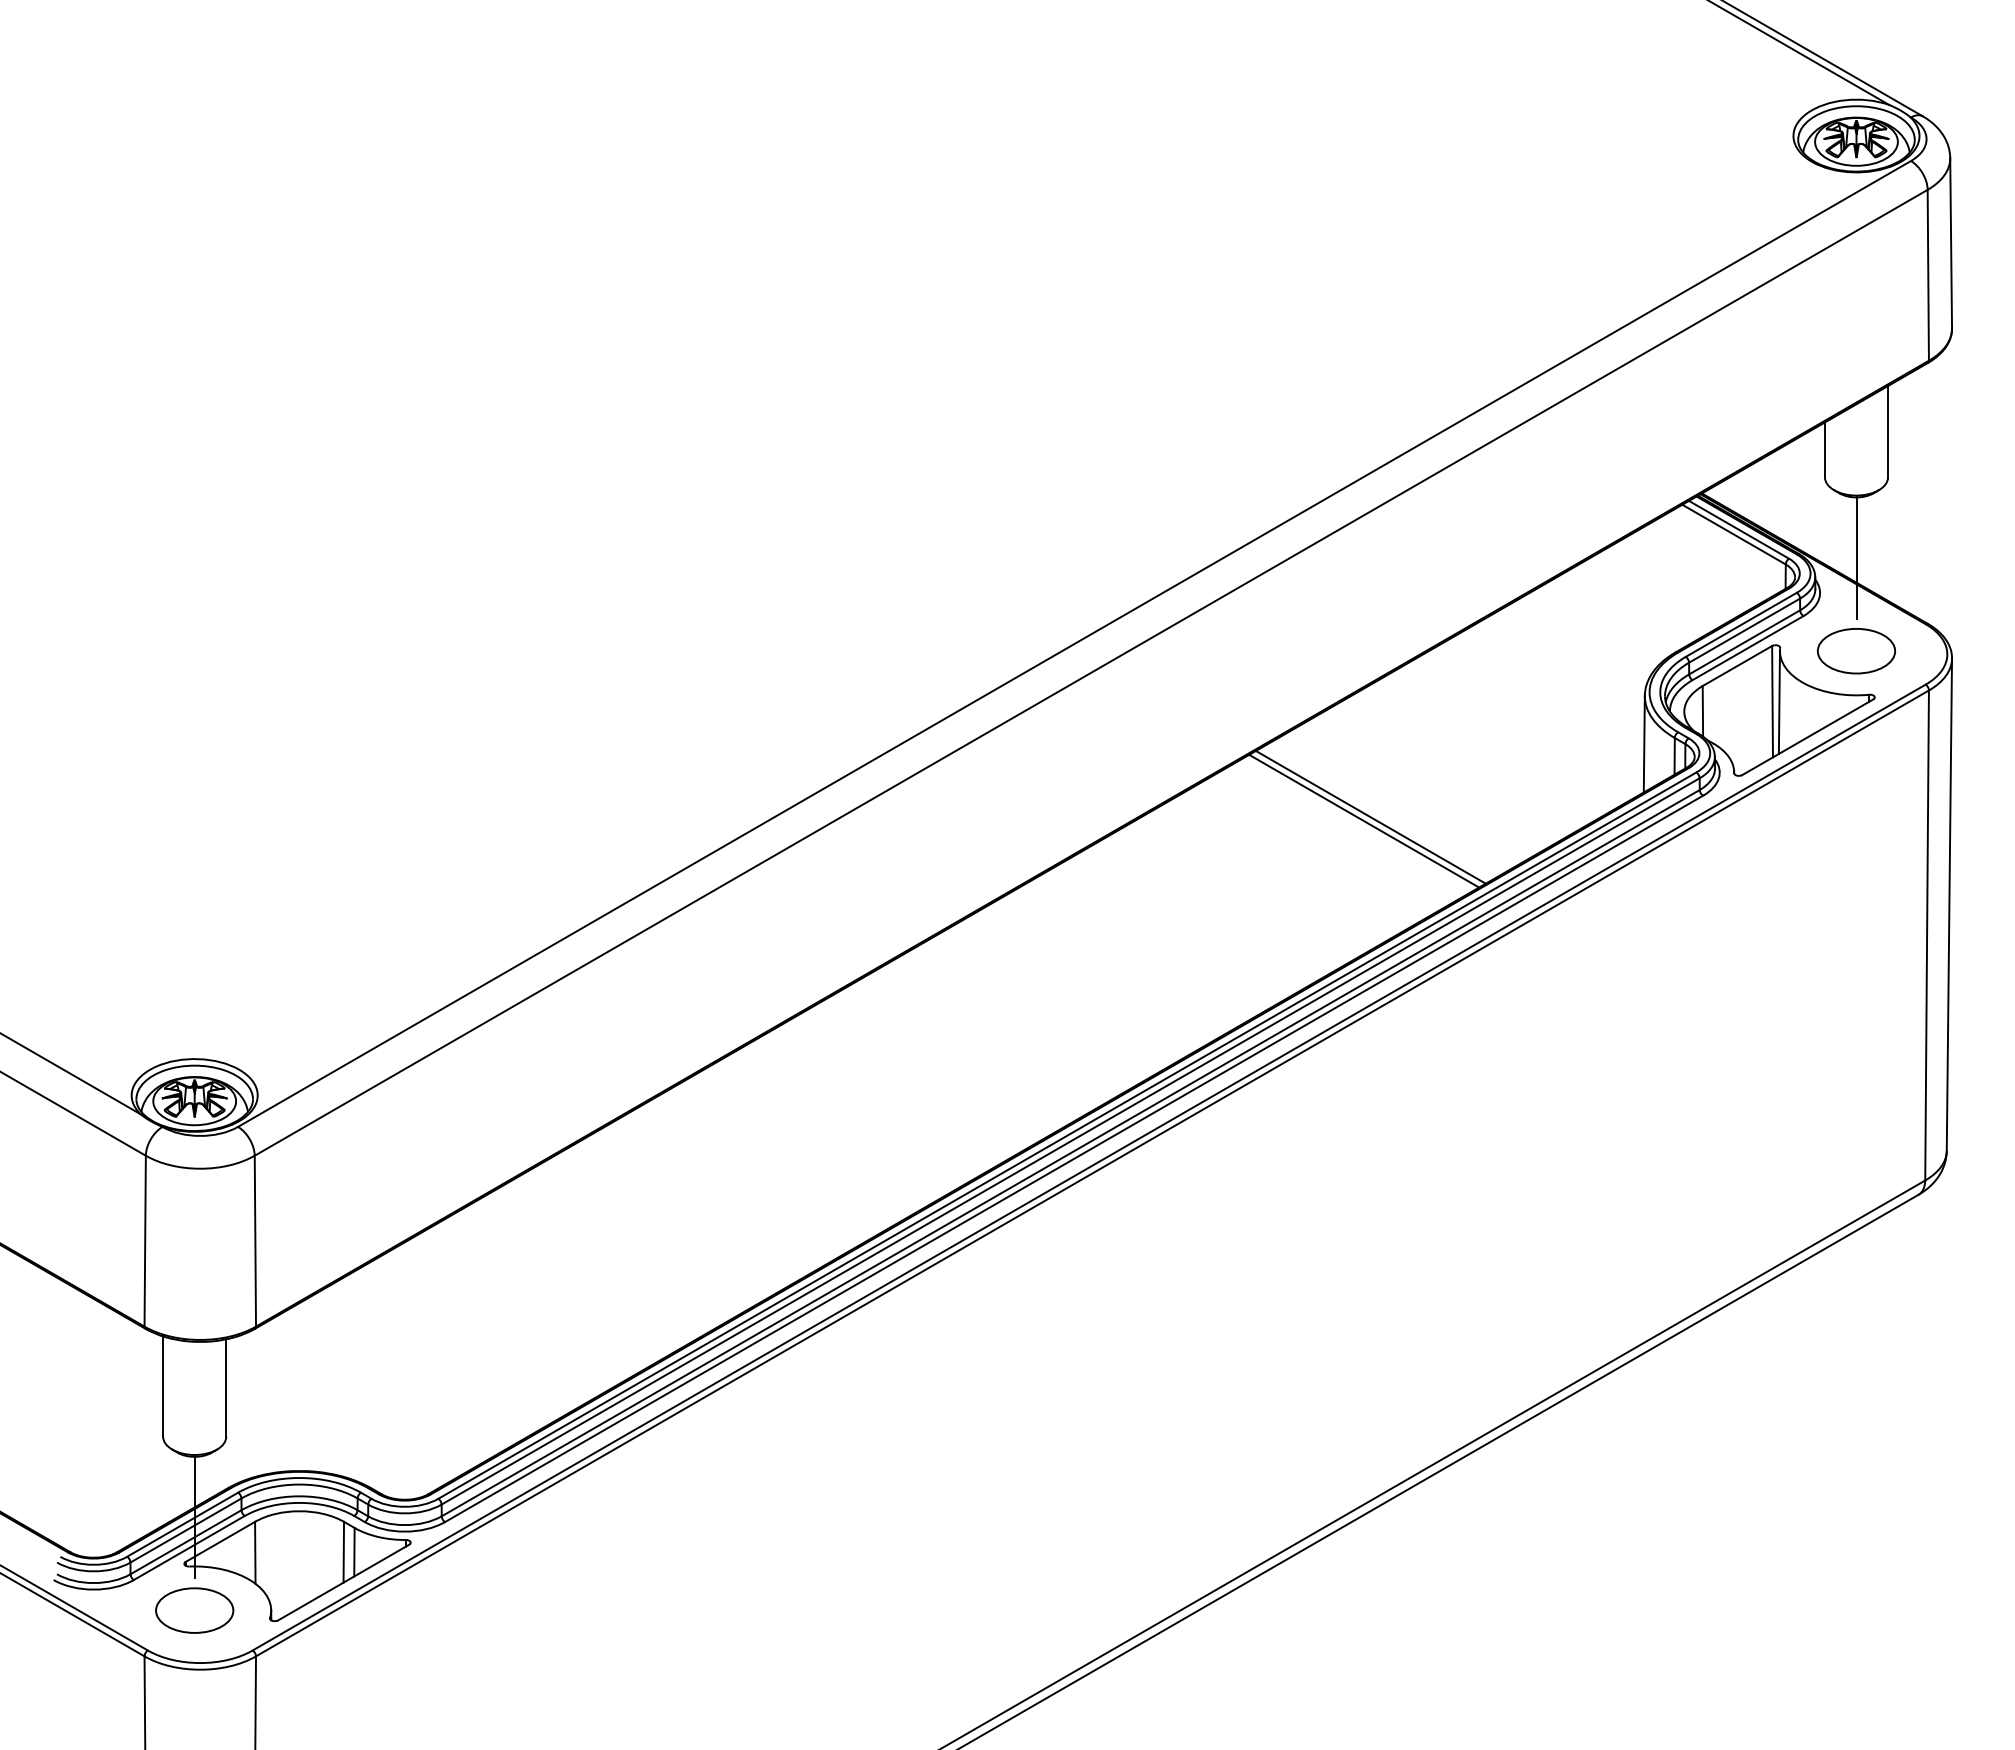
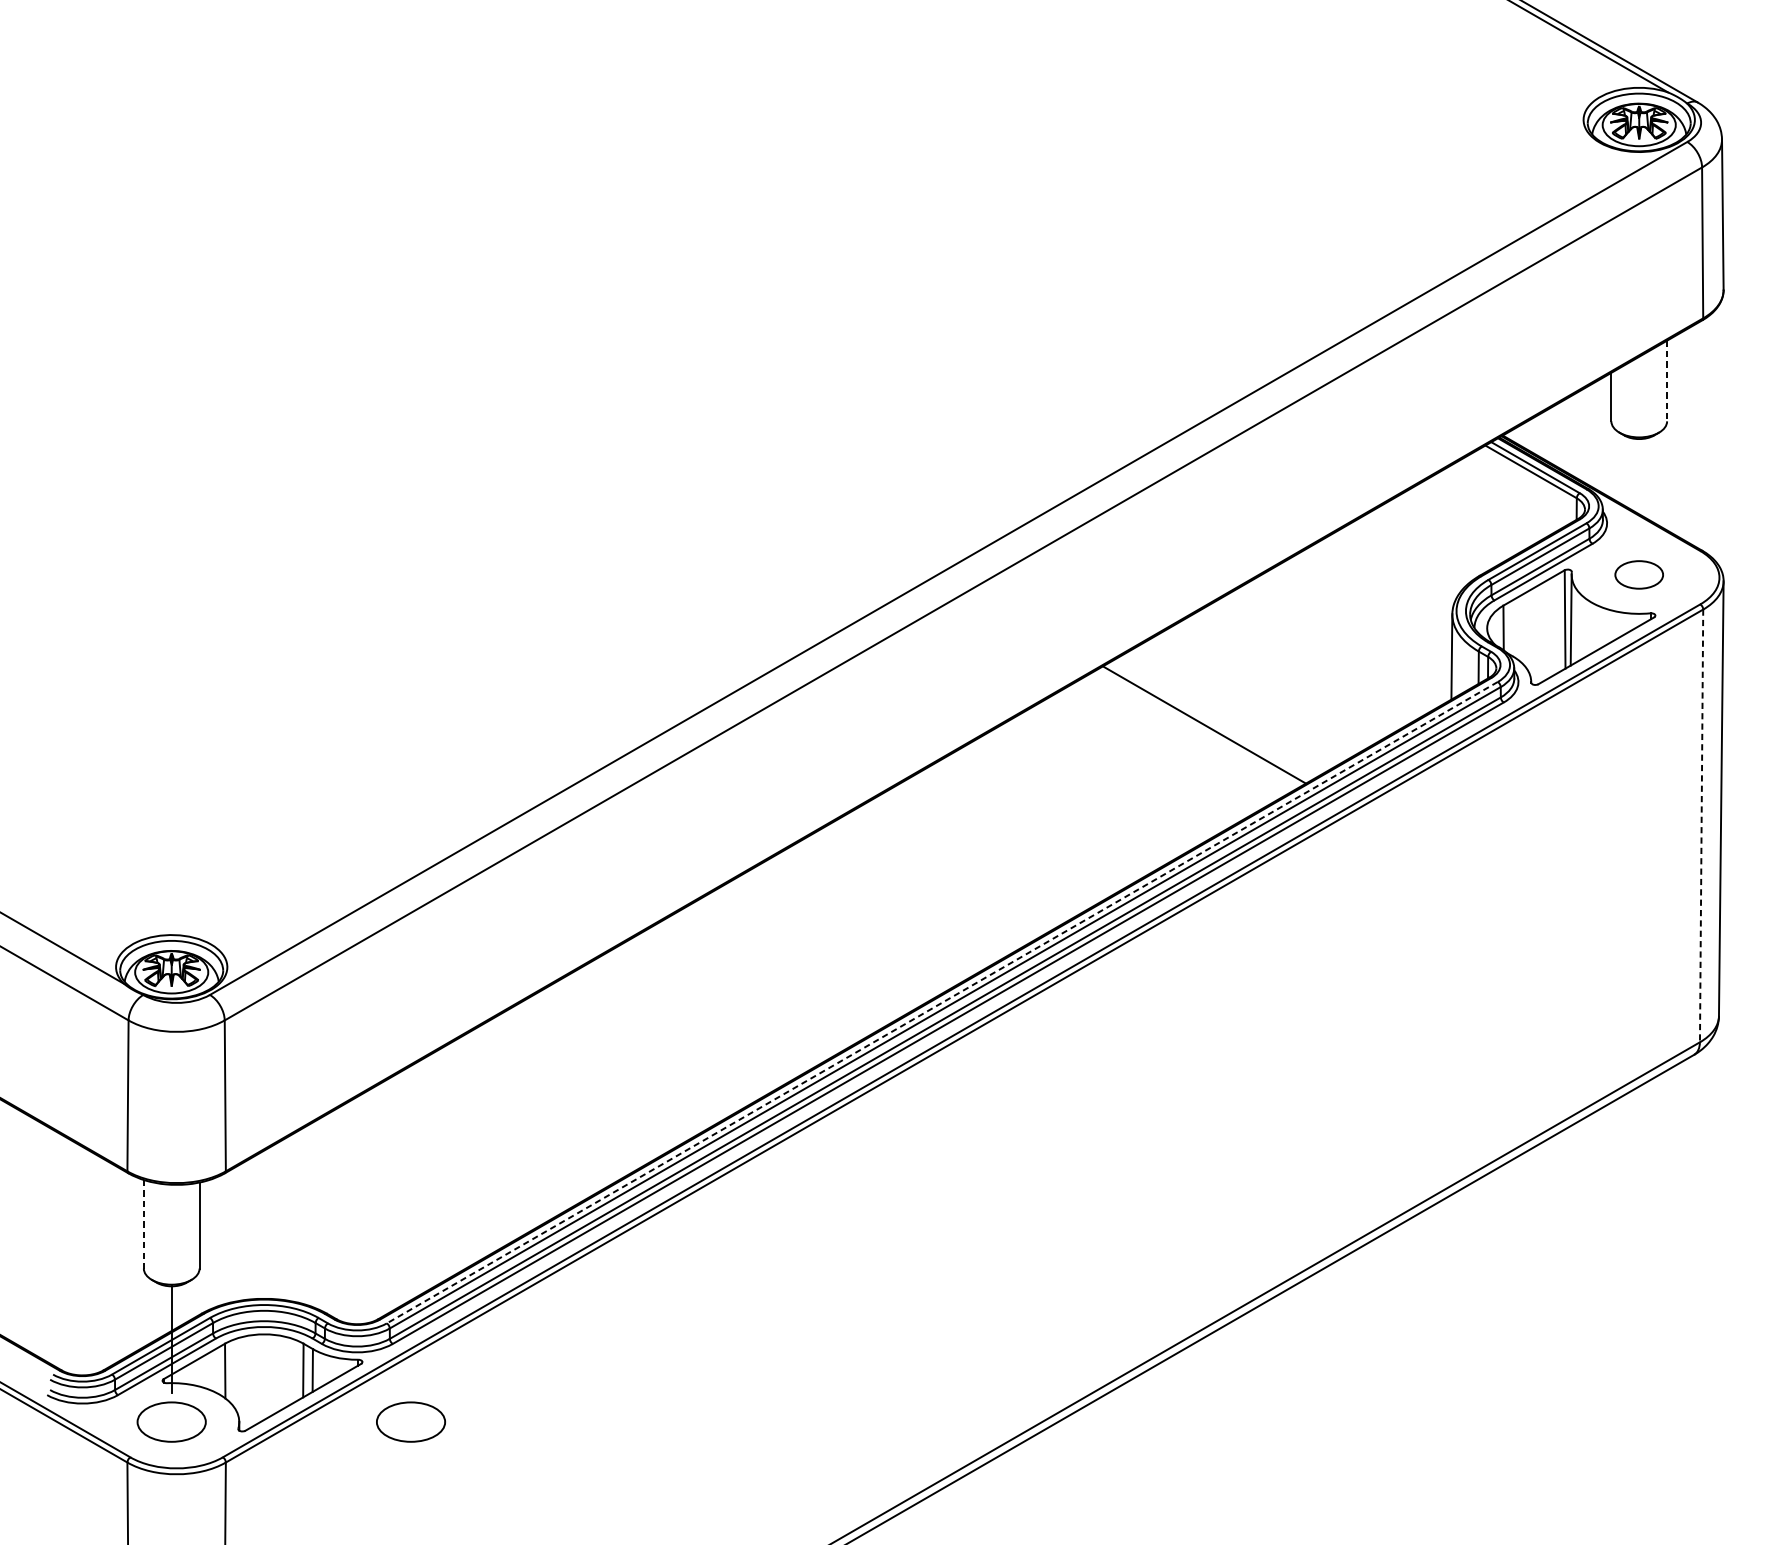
line: (1888, 431) -> (1667, 380), solid -> dashed
line: (1856, 557) -> (1639, 492), removed
part: (1856, 651) -> (1639, 575), size x0.7
line: (1370, 816) -> (1210, 720), removed
line: (1927, 935) -> (1701, 825), solid -> dashed
line: (1066, 1135) -> (941, 1002), solid -> dashed
line: (163, 1387) -> (144, 1225), solid -> dashed
part: (465, 1610) -> (410, 1422), added

